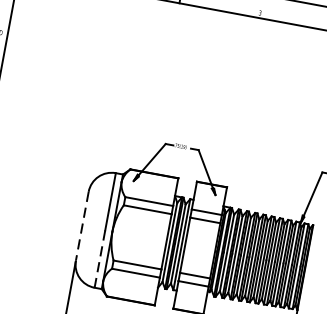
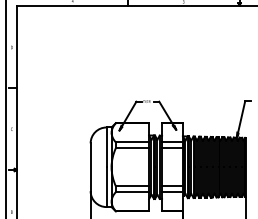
line: (82, 226) -> (90, 167), dashed -> solid
line: (99, 259) -> (106, 187), dashed -> solid

